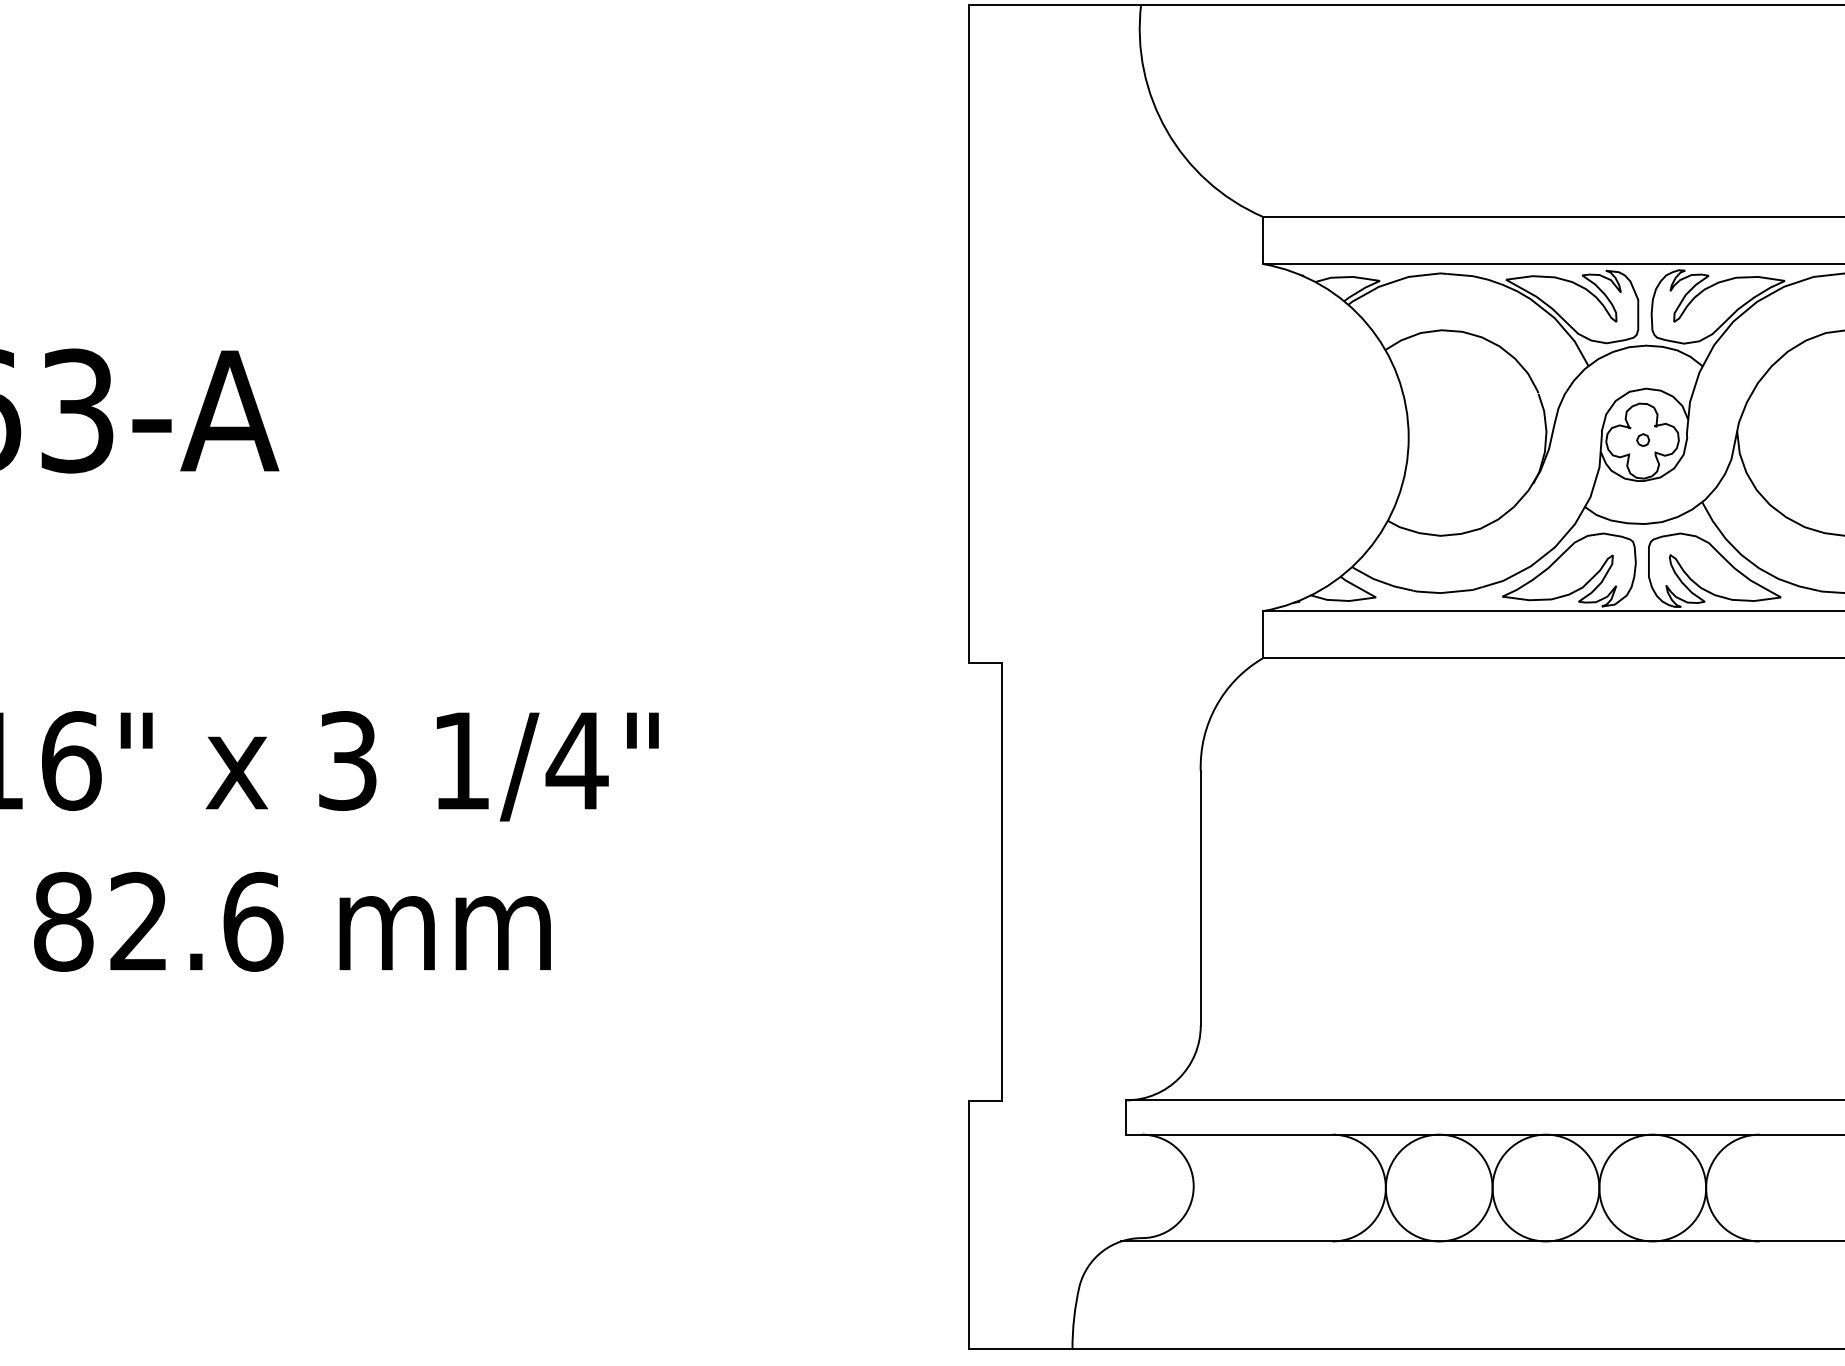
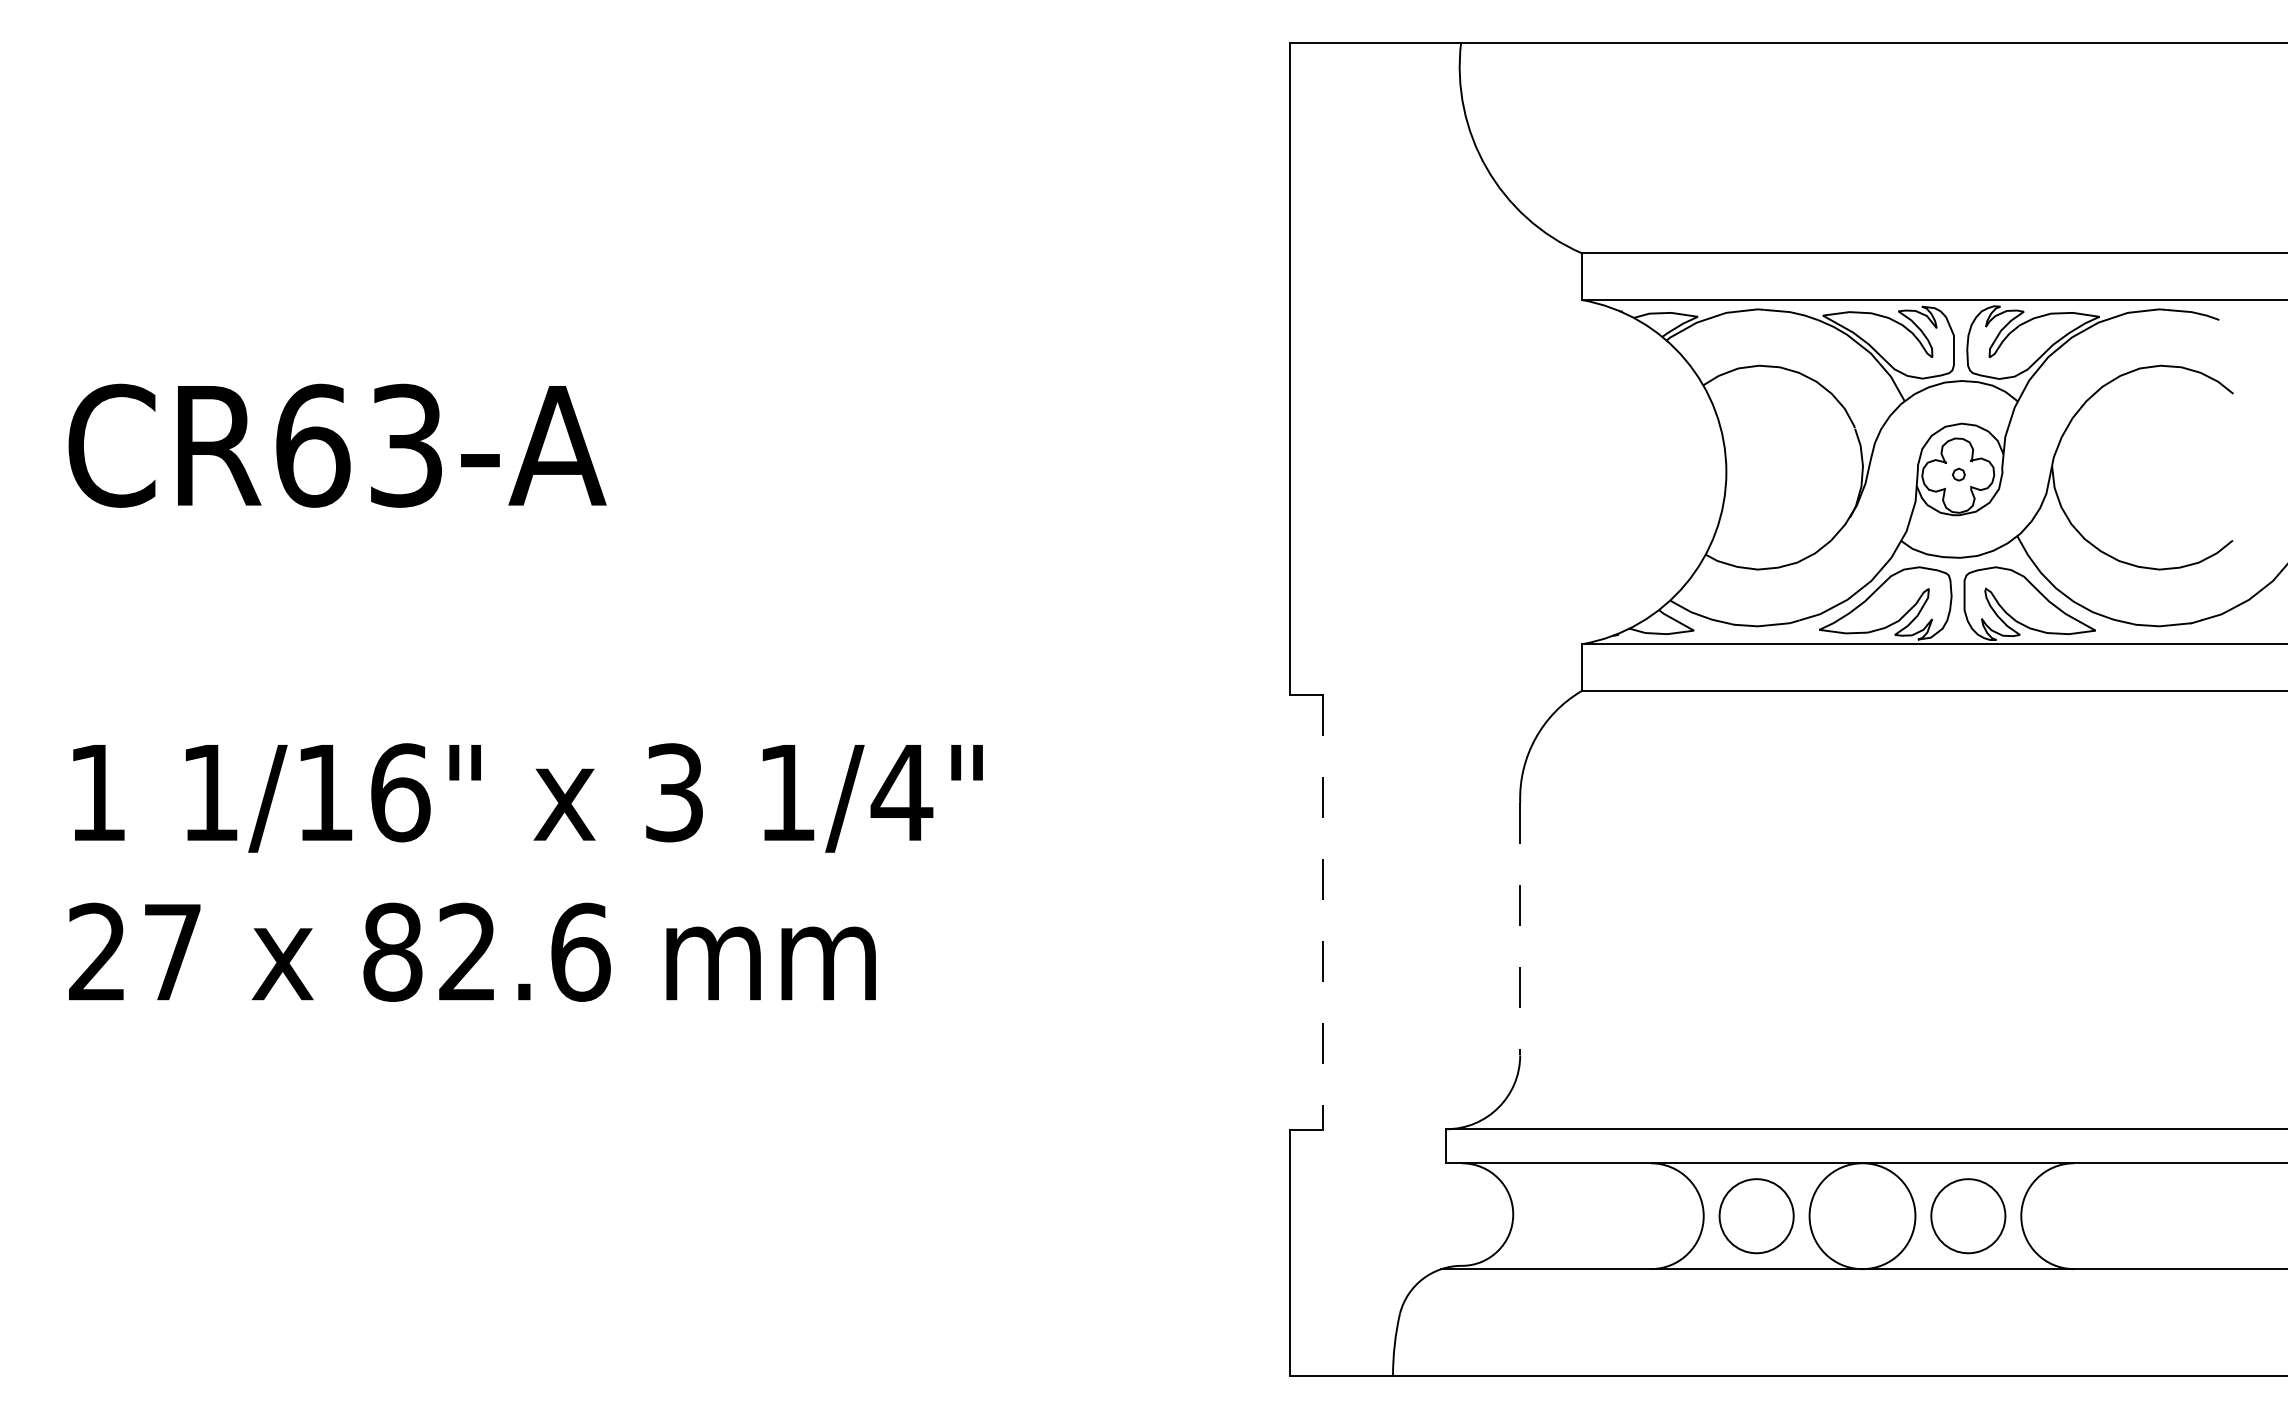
line: (1002, 882) -> (1323, 913), solid -> dashed
line: (1201, 898) -> (1520, 929), solid -> dashed
circle: (1439, 1188) -> (1756, 1216), size x0.7
circle: (1652, 1188) -> (1968, 1216), size x0.7

